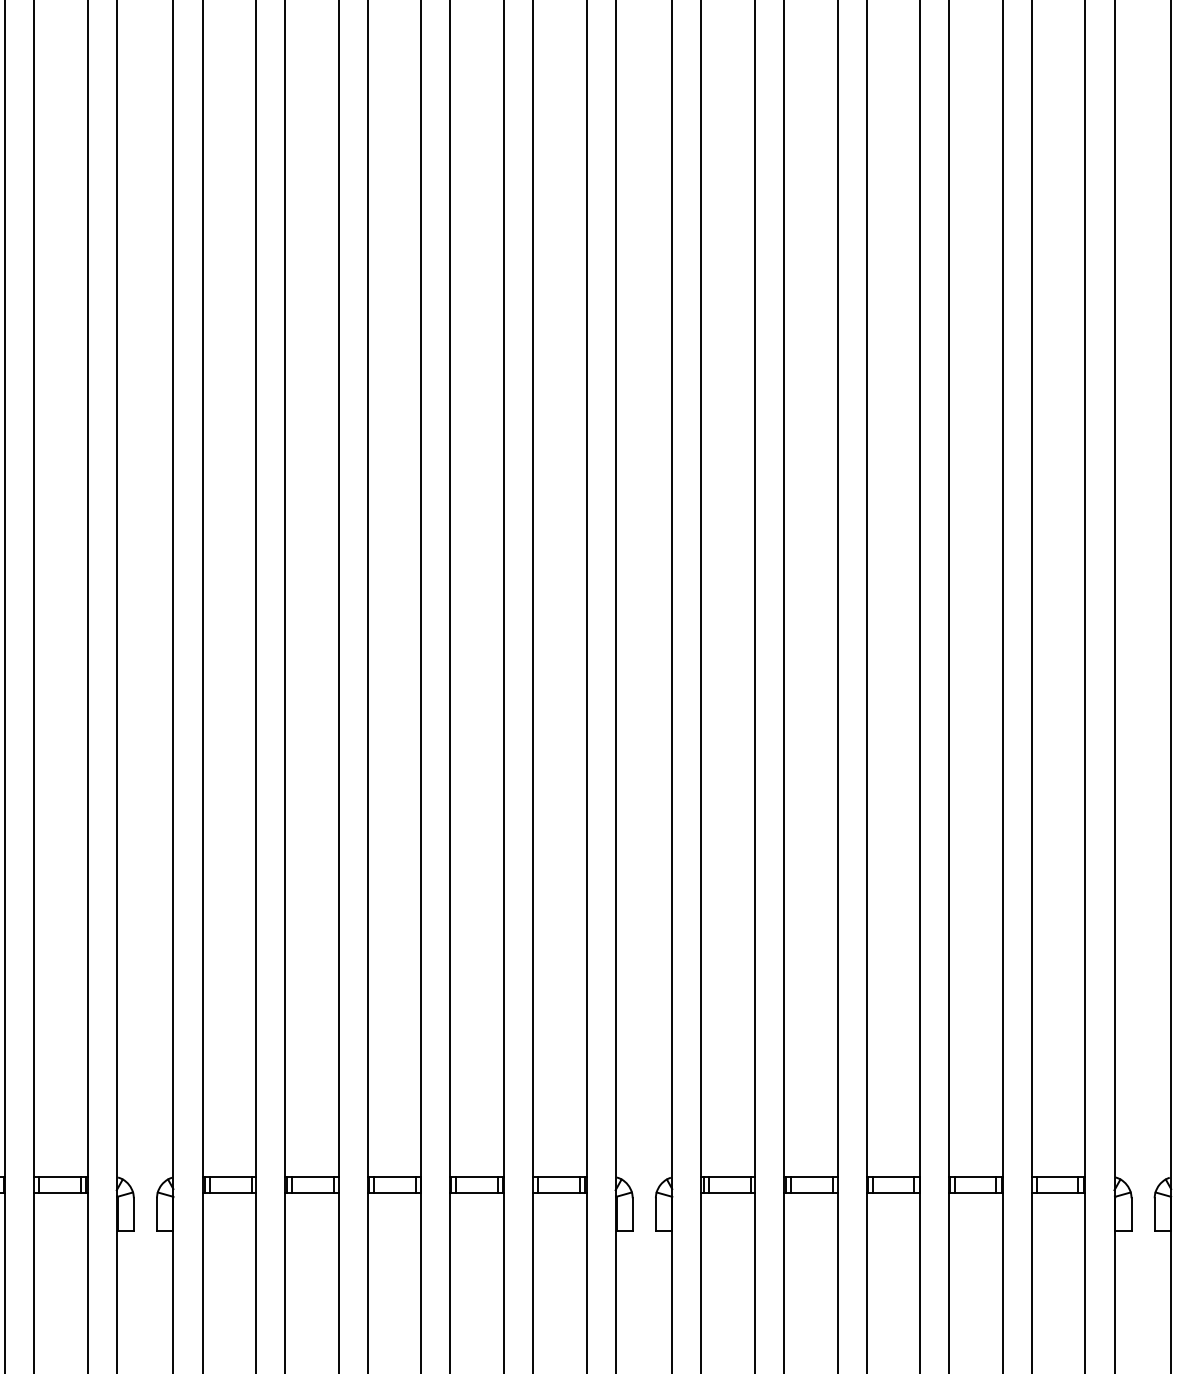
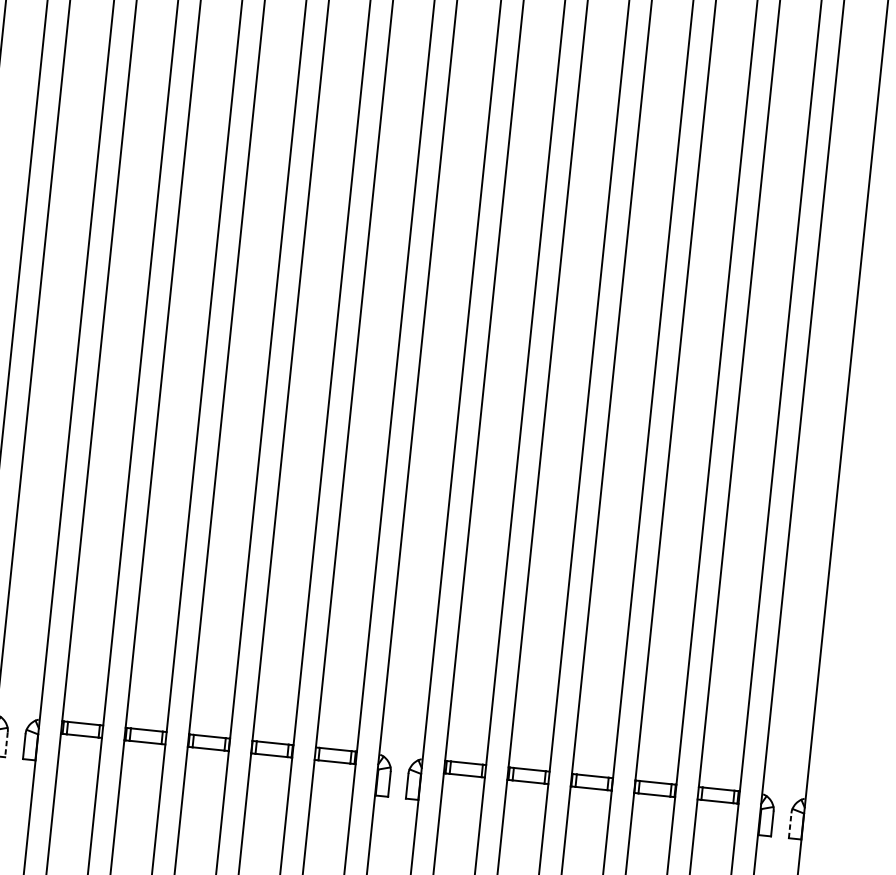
line: (1154, 1213) -> (790, 825), solid -> dashed
line: (133, 1214) -> (6, 744), solid -> dashed

